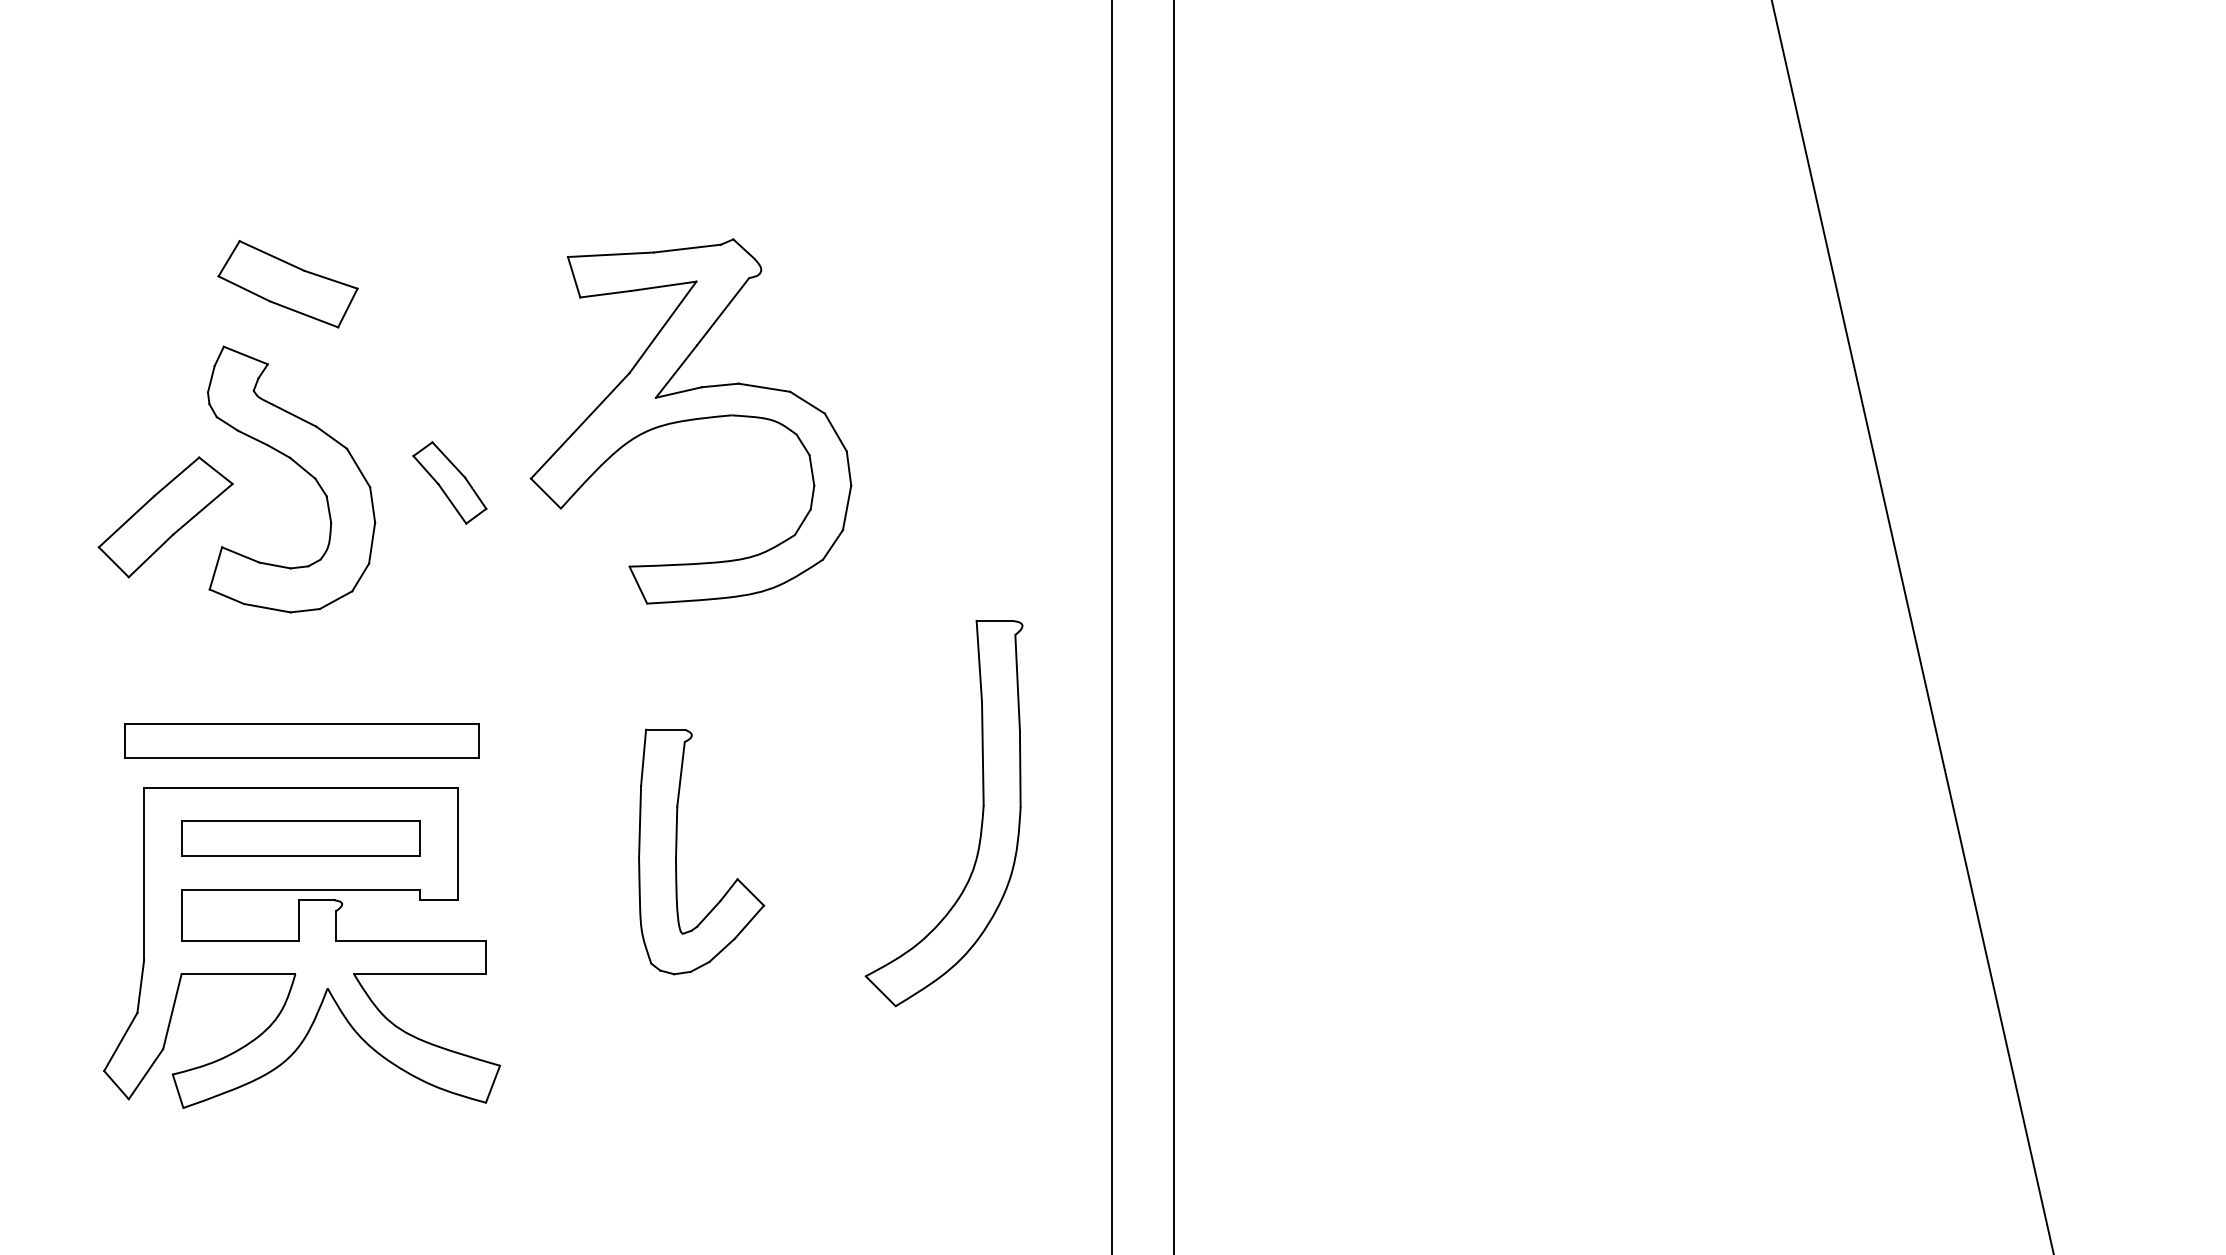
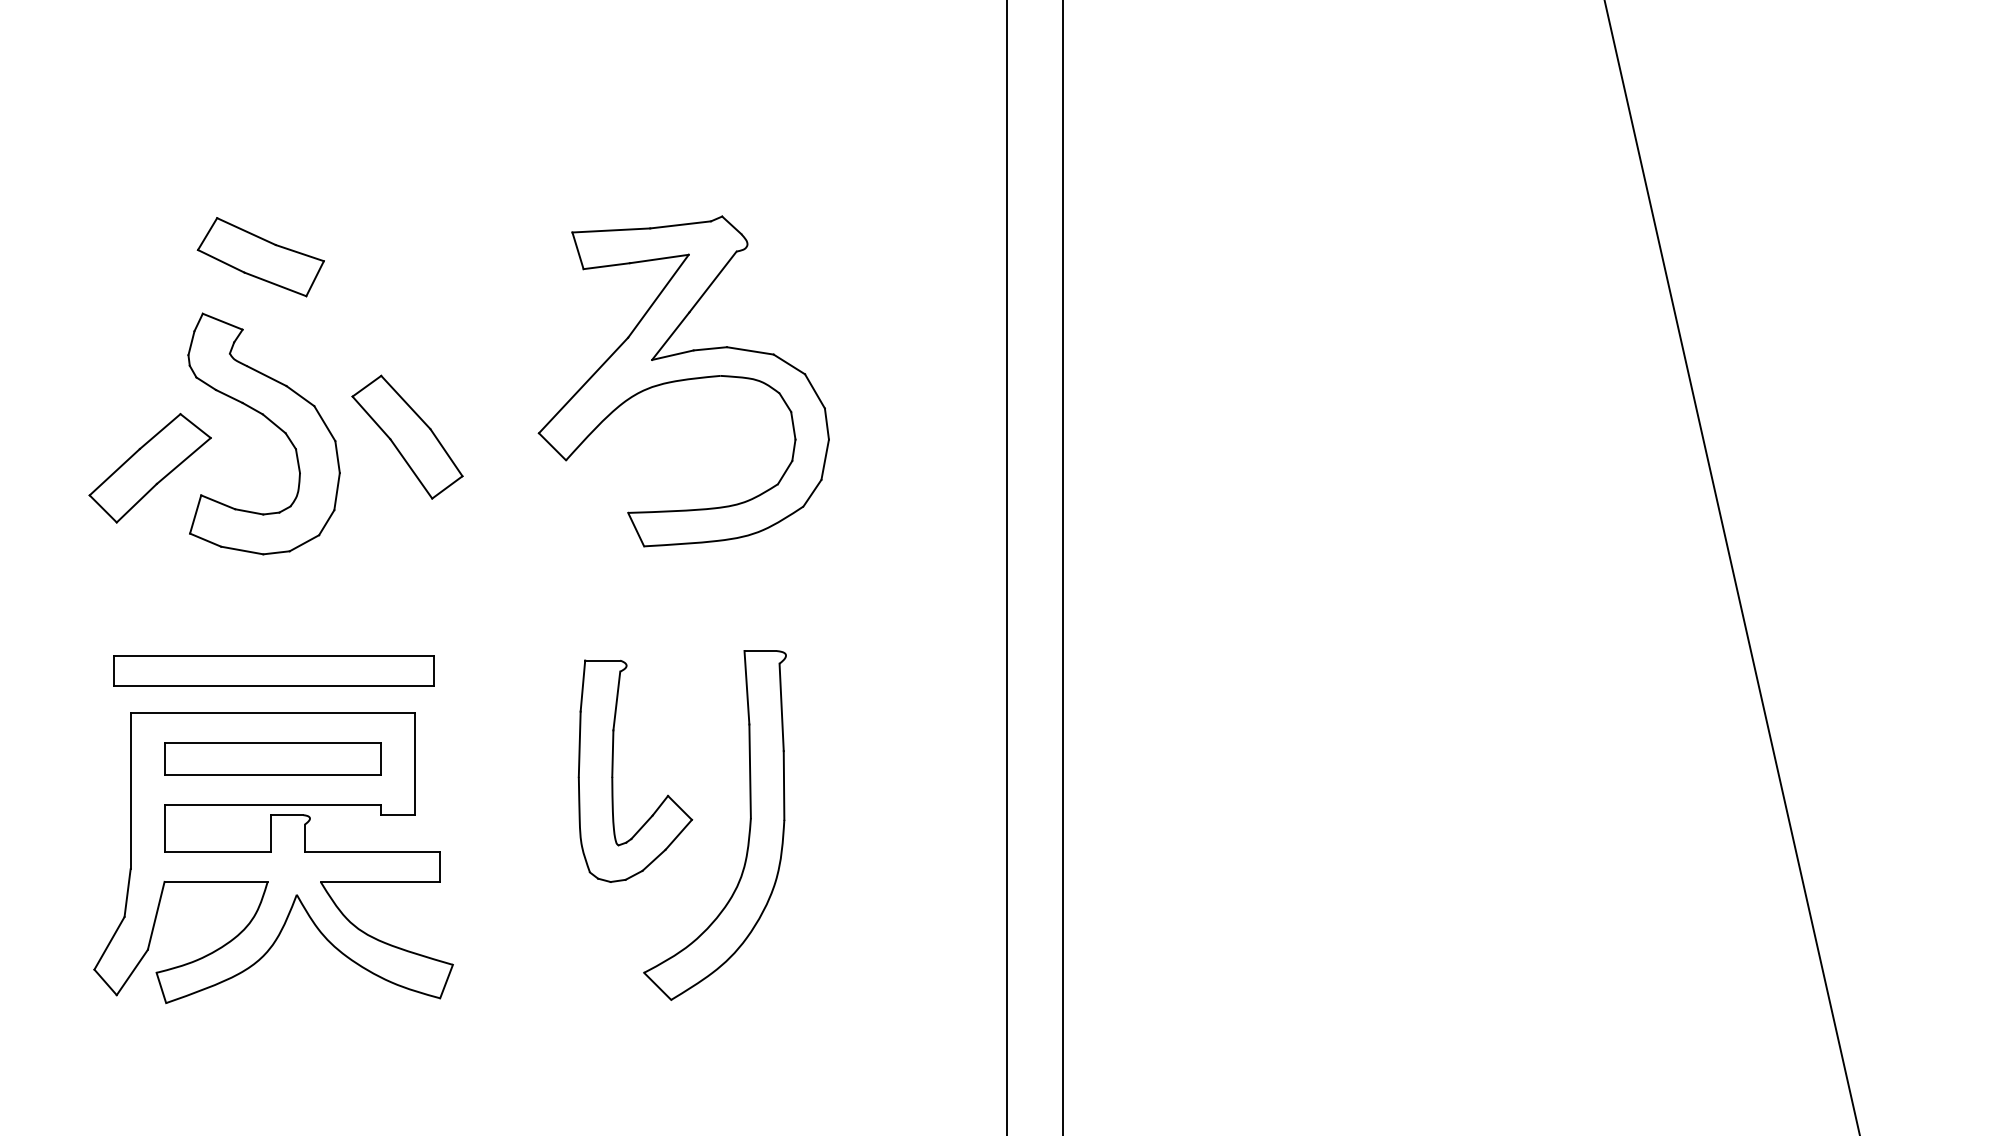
part: (690, 421) -> (683, 381), moved
part: (449, 482) -> (407, 436), size x1.67
part: (981, 820) -> (748, 831), moved

